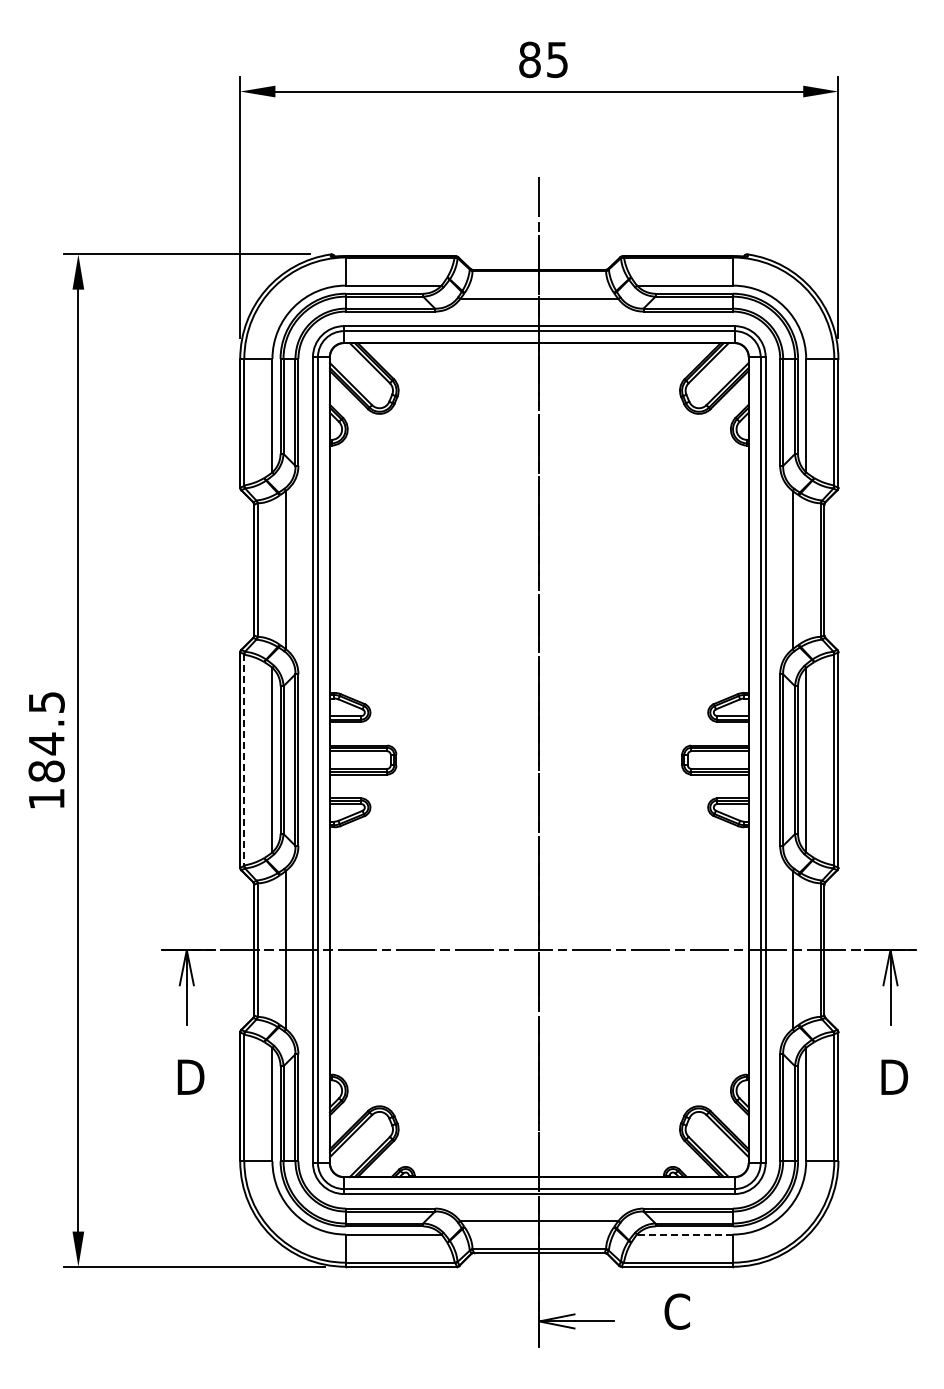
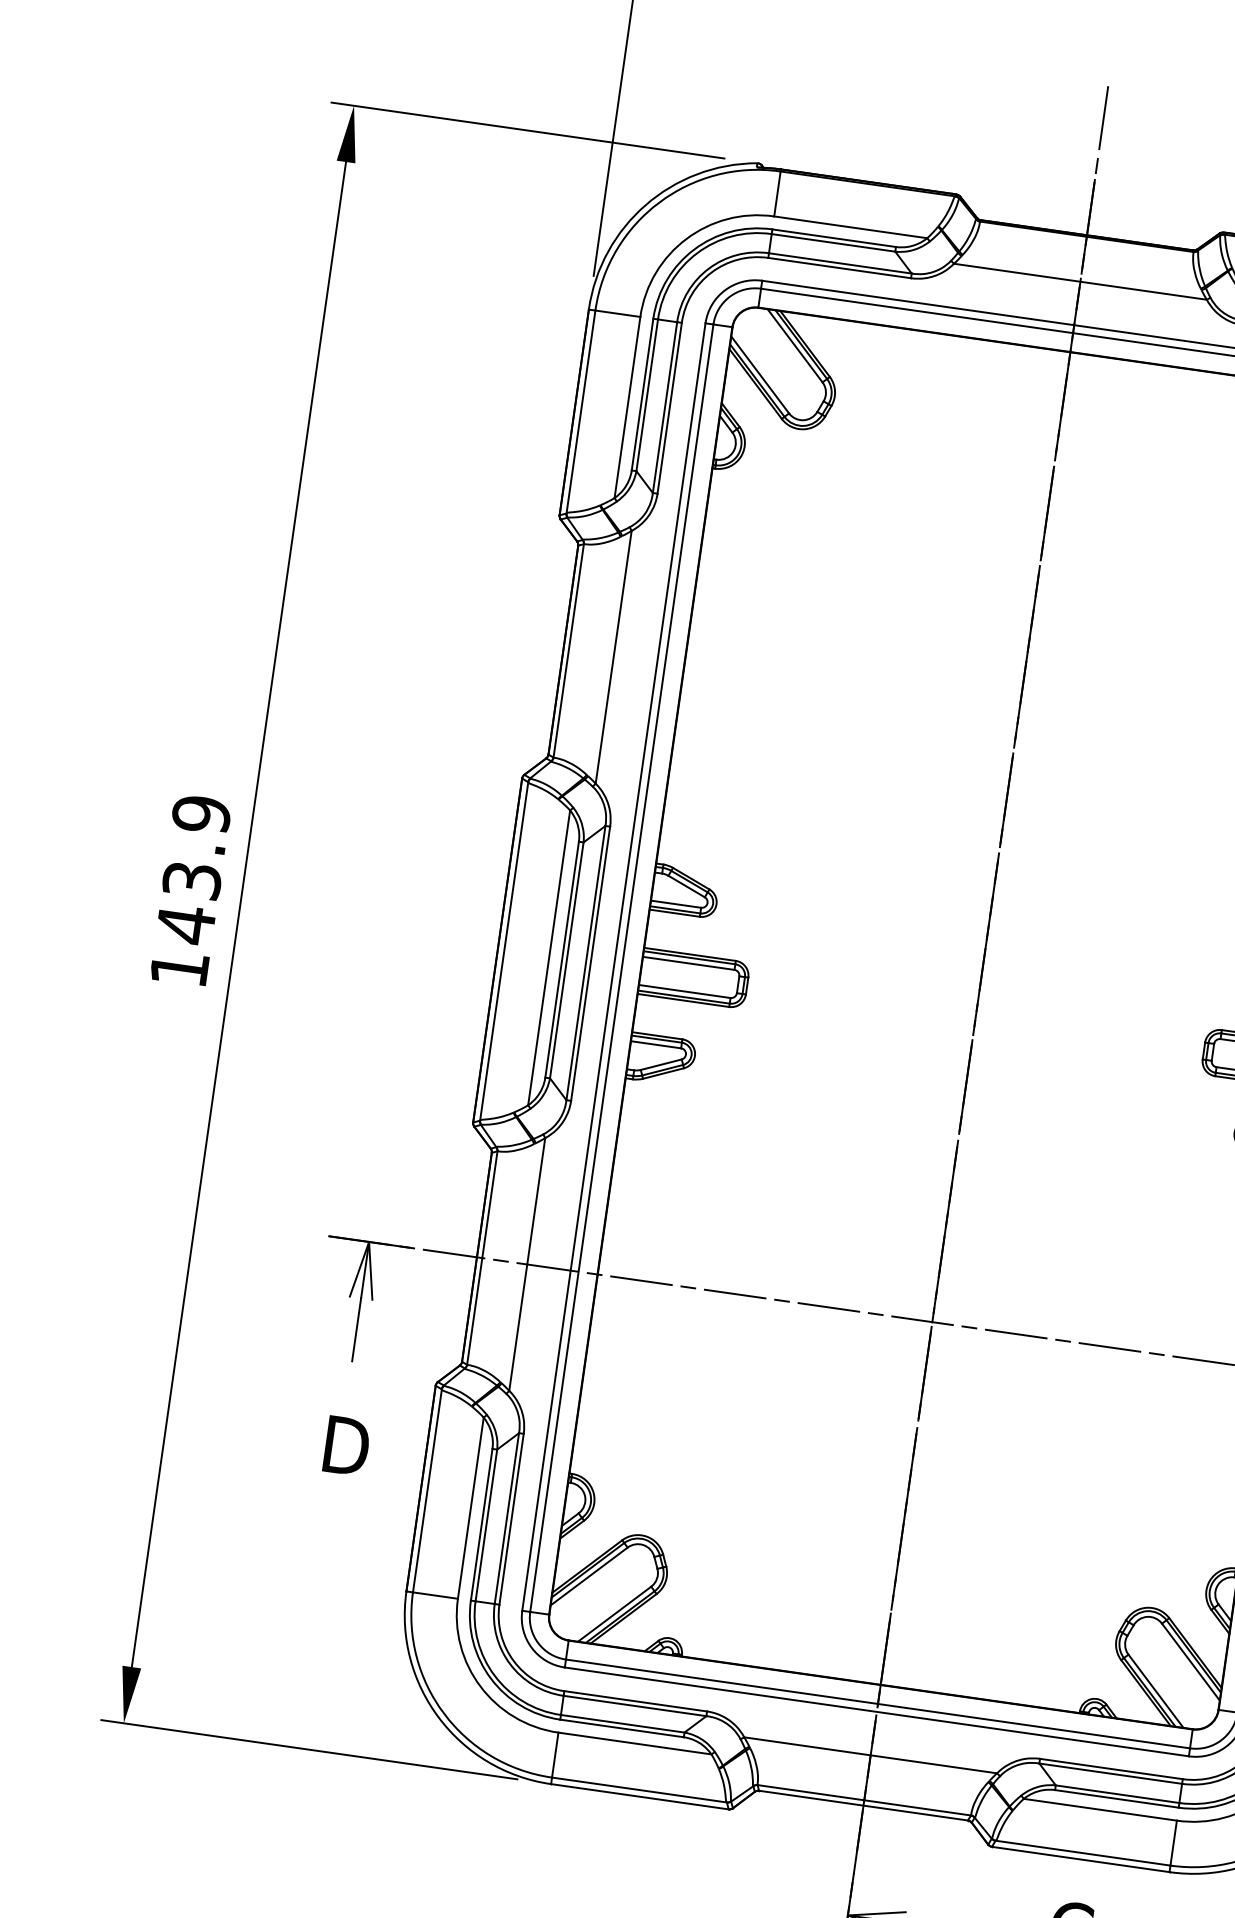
text: (46, 737) -> (193, 870), 184.5 -> 143.9
line: (244, 760) -> (504, 952), dashed -> solid
line: (684, 1234) -> (1099, 1809), dashed -> solid

